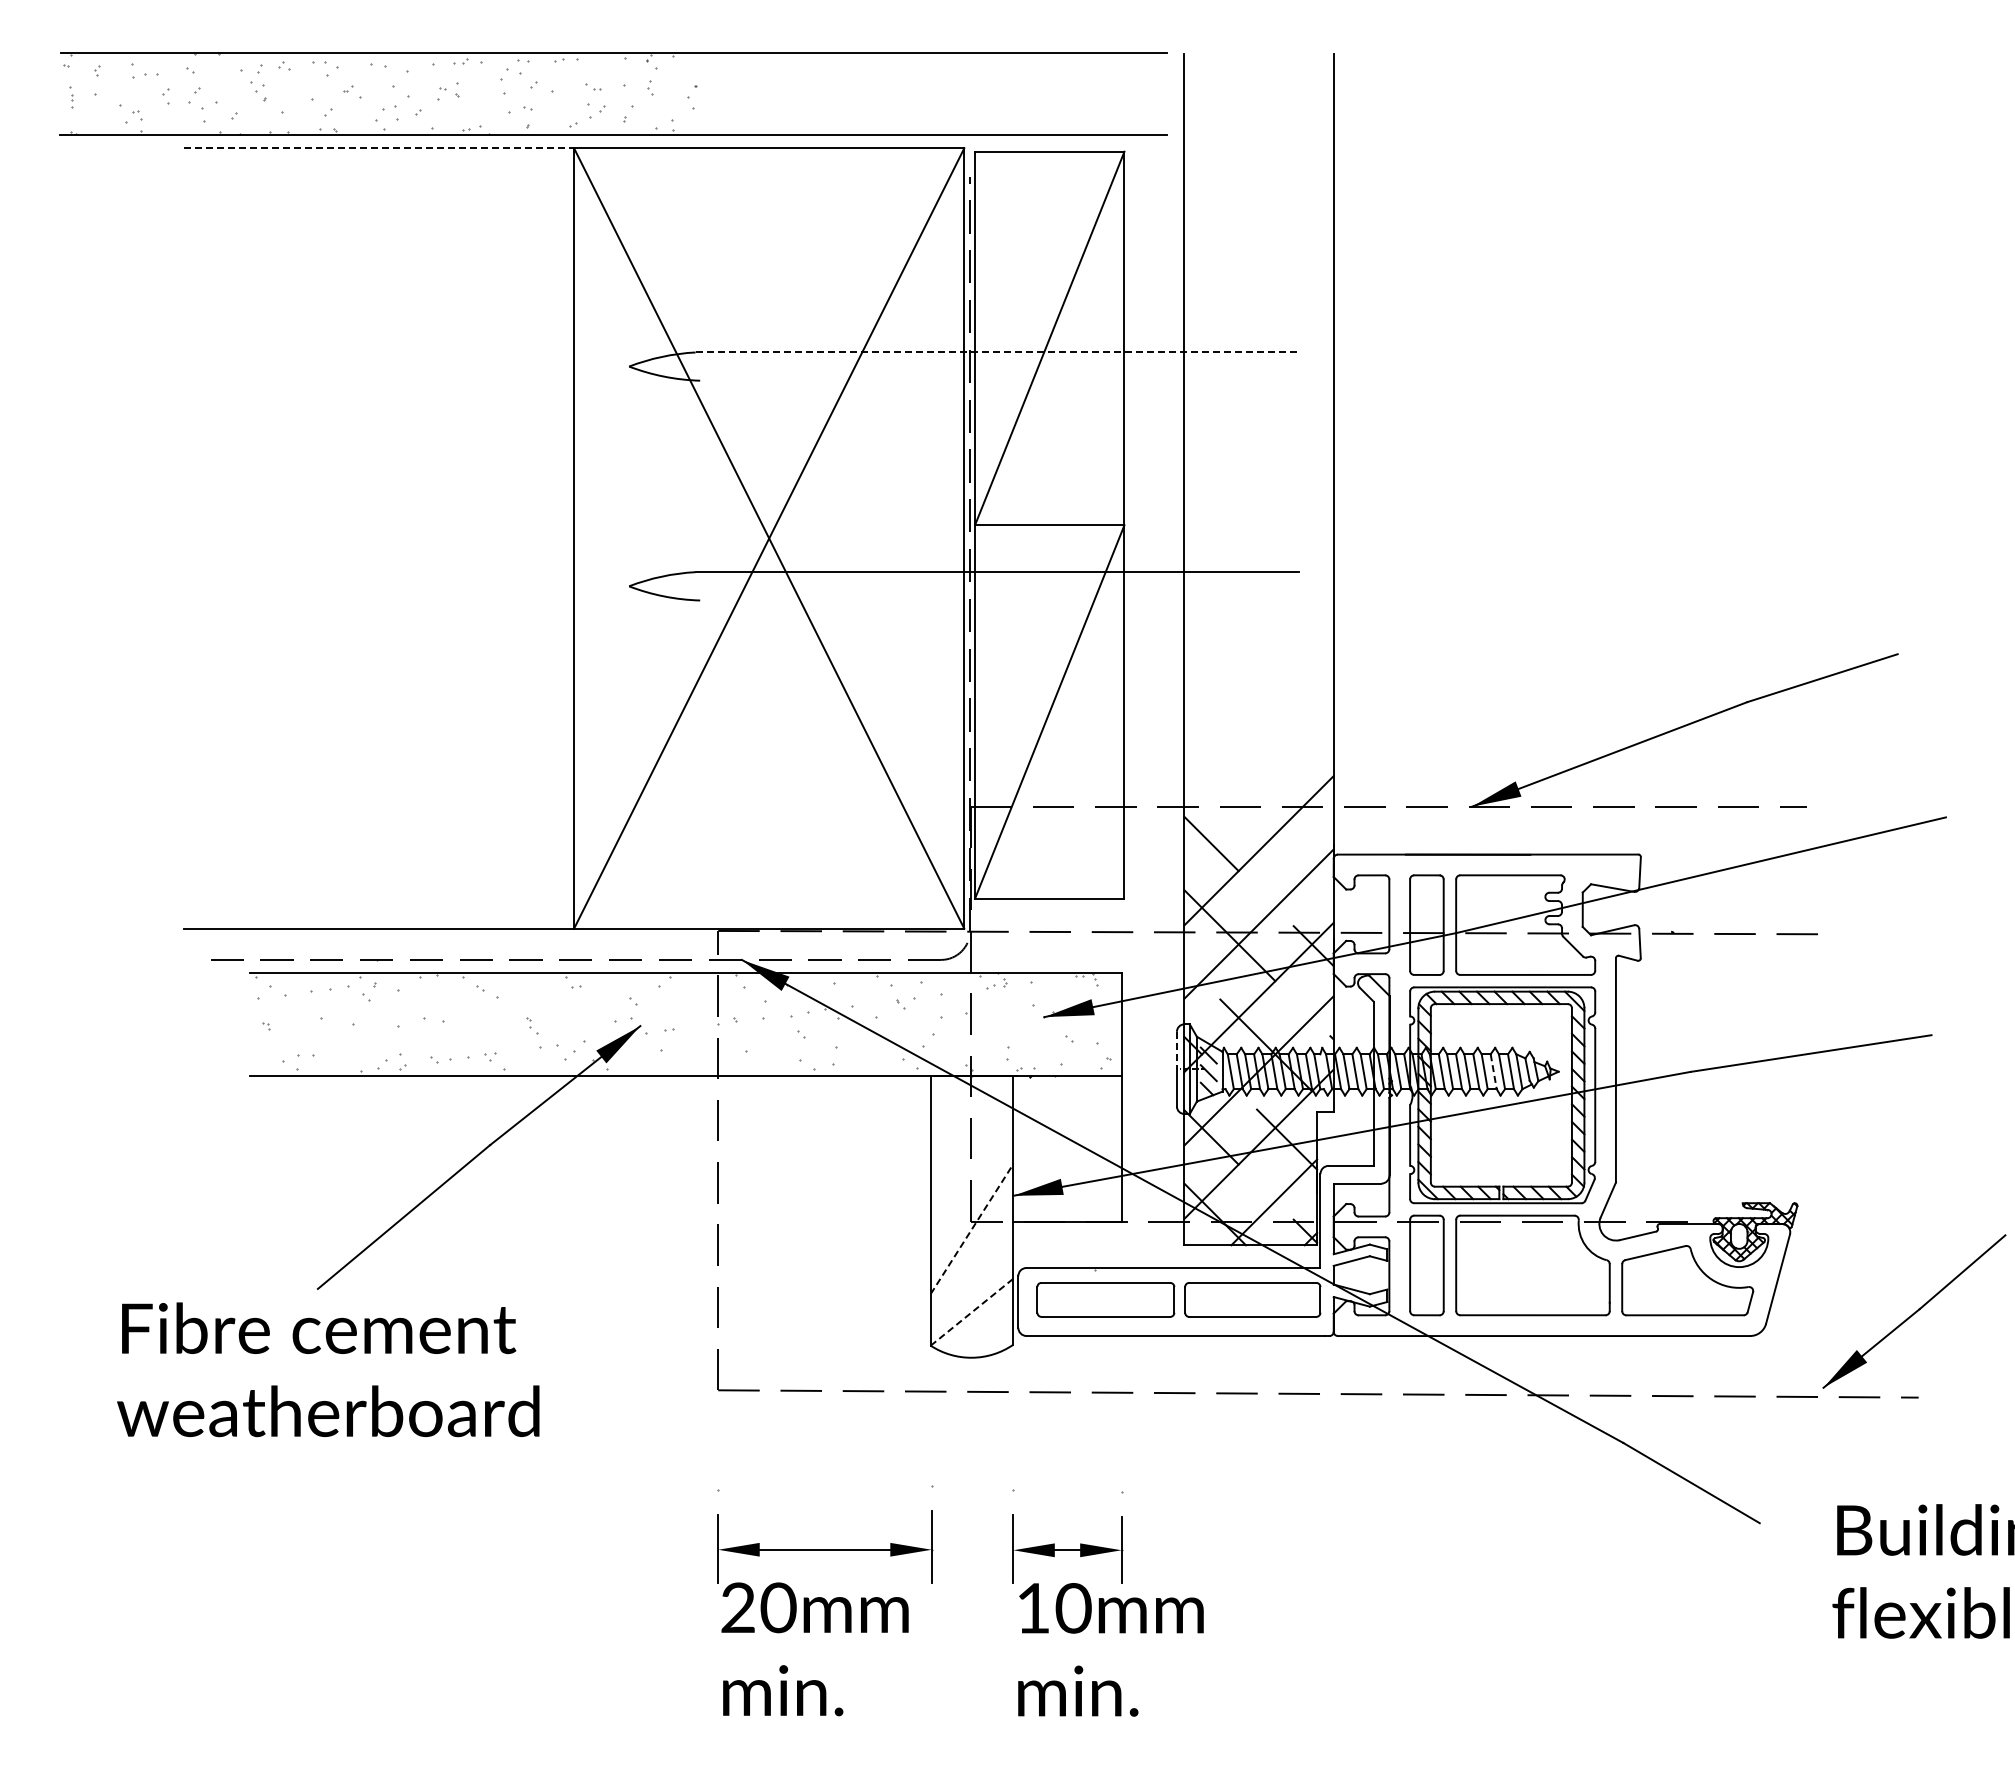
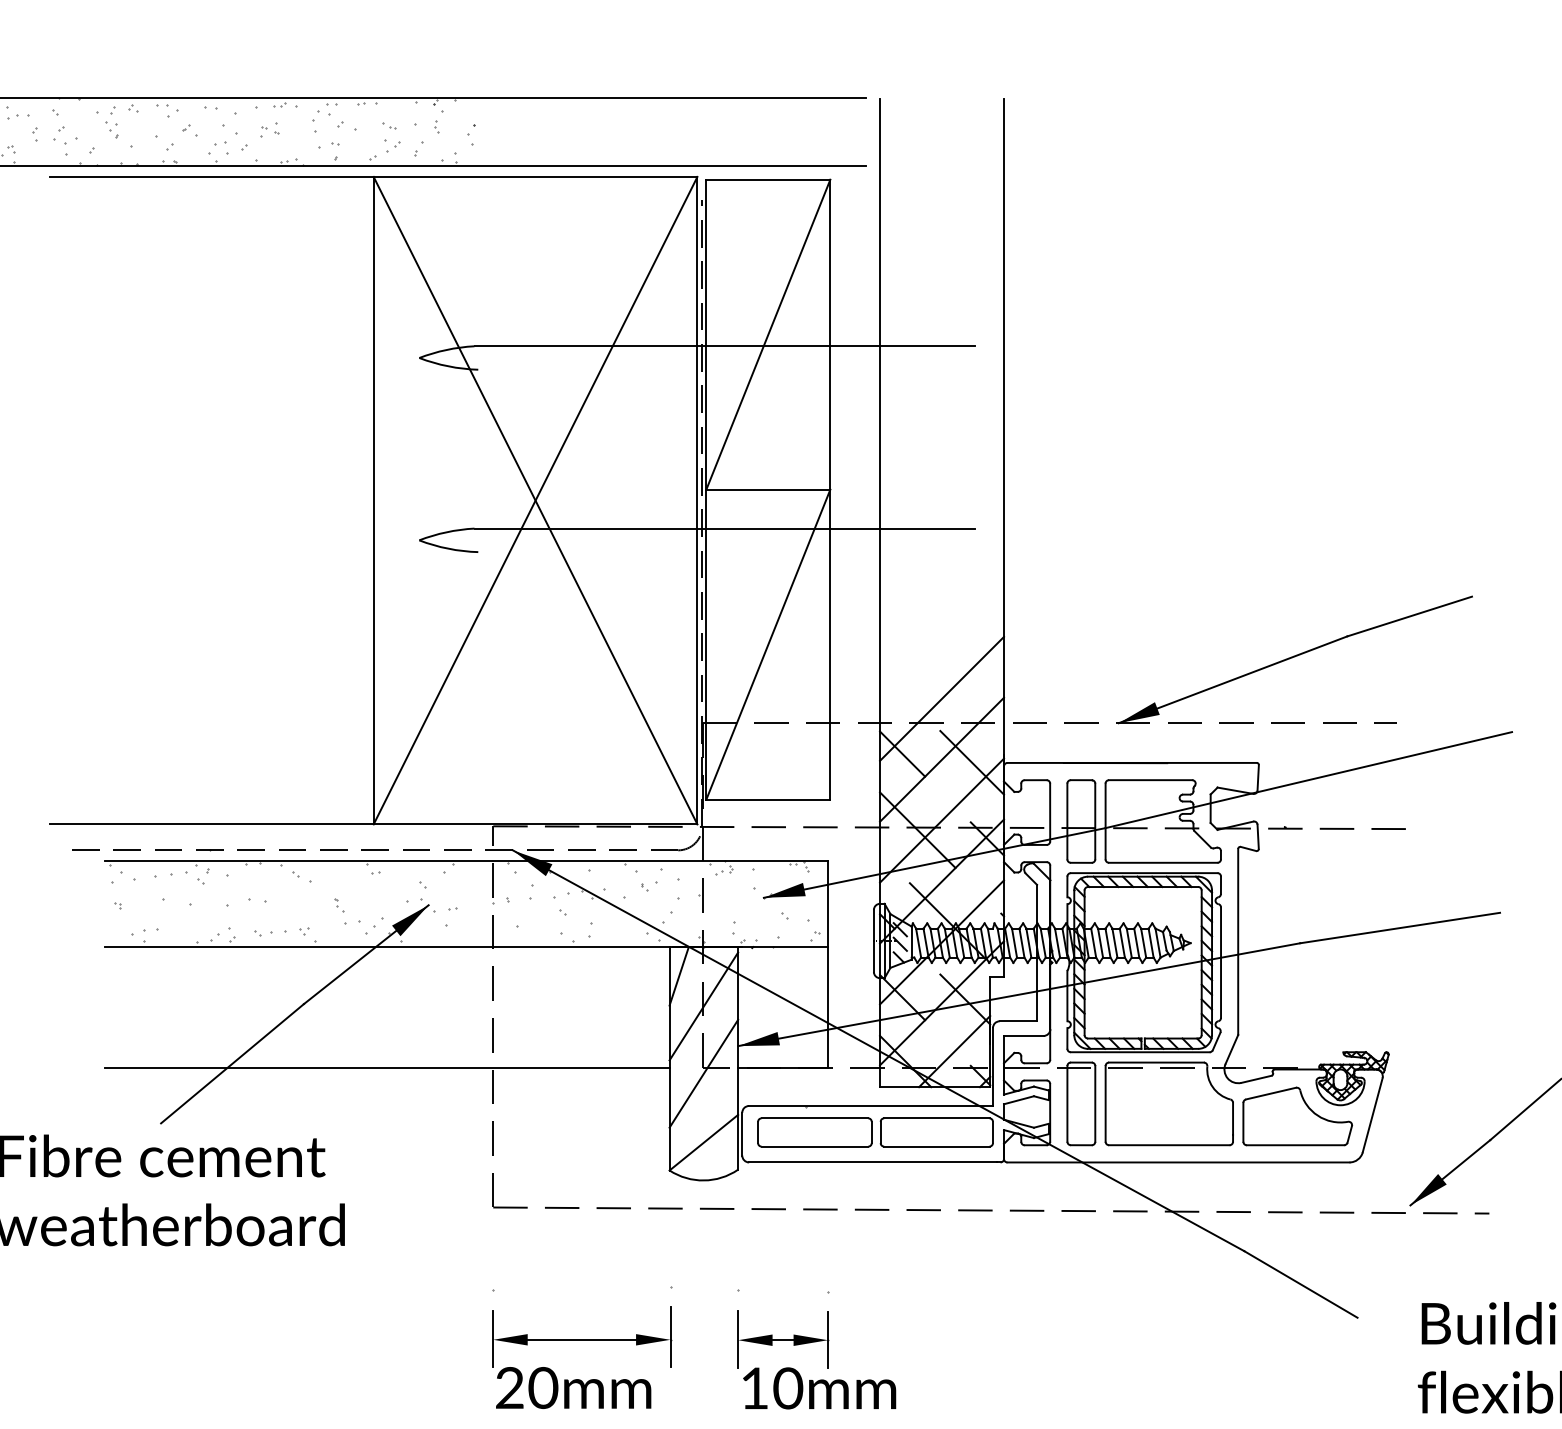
line: (379, 148) -> (212, 177), dashed -> solid
line: (997, 352) -> (725, 346), dashed -> solid
line: (1258, 777) -> (941, 698), added
line: (1295, 854) -> (972, 762), added
line: (1176, 1050) -> (873, 925), dashed -> solid
line: (1493, 1071) -> (1136, 942), dashed -> solid
line: (941, 1111) -> (678, 976), added
line: (971, 1148) -> (703, 1006), added
line: (590, 1221) -> (387, 1067), added
line: (972, 1229) -> (704, 1074), dashed -> solid
line: (972, 1311) -> (704, 1142), dashed -> solid

